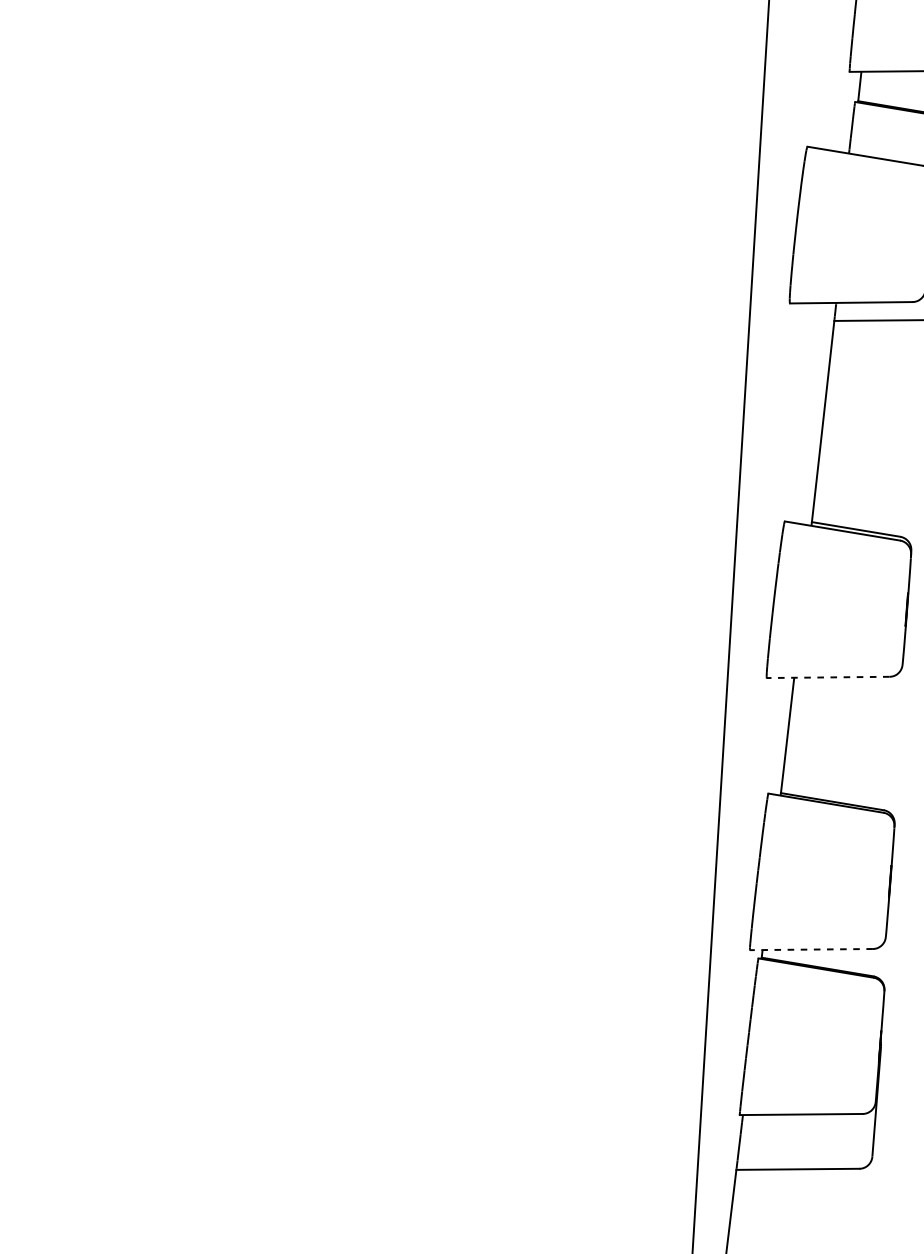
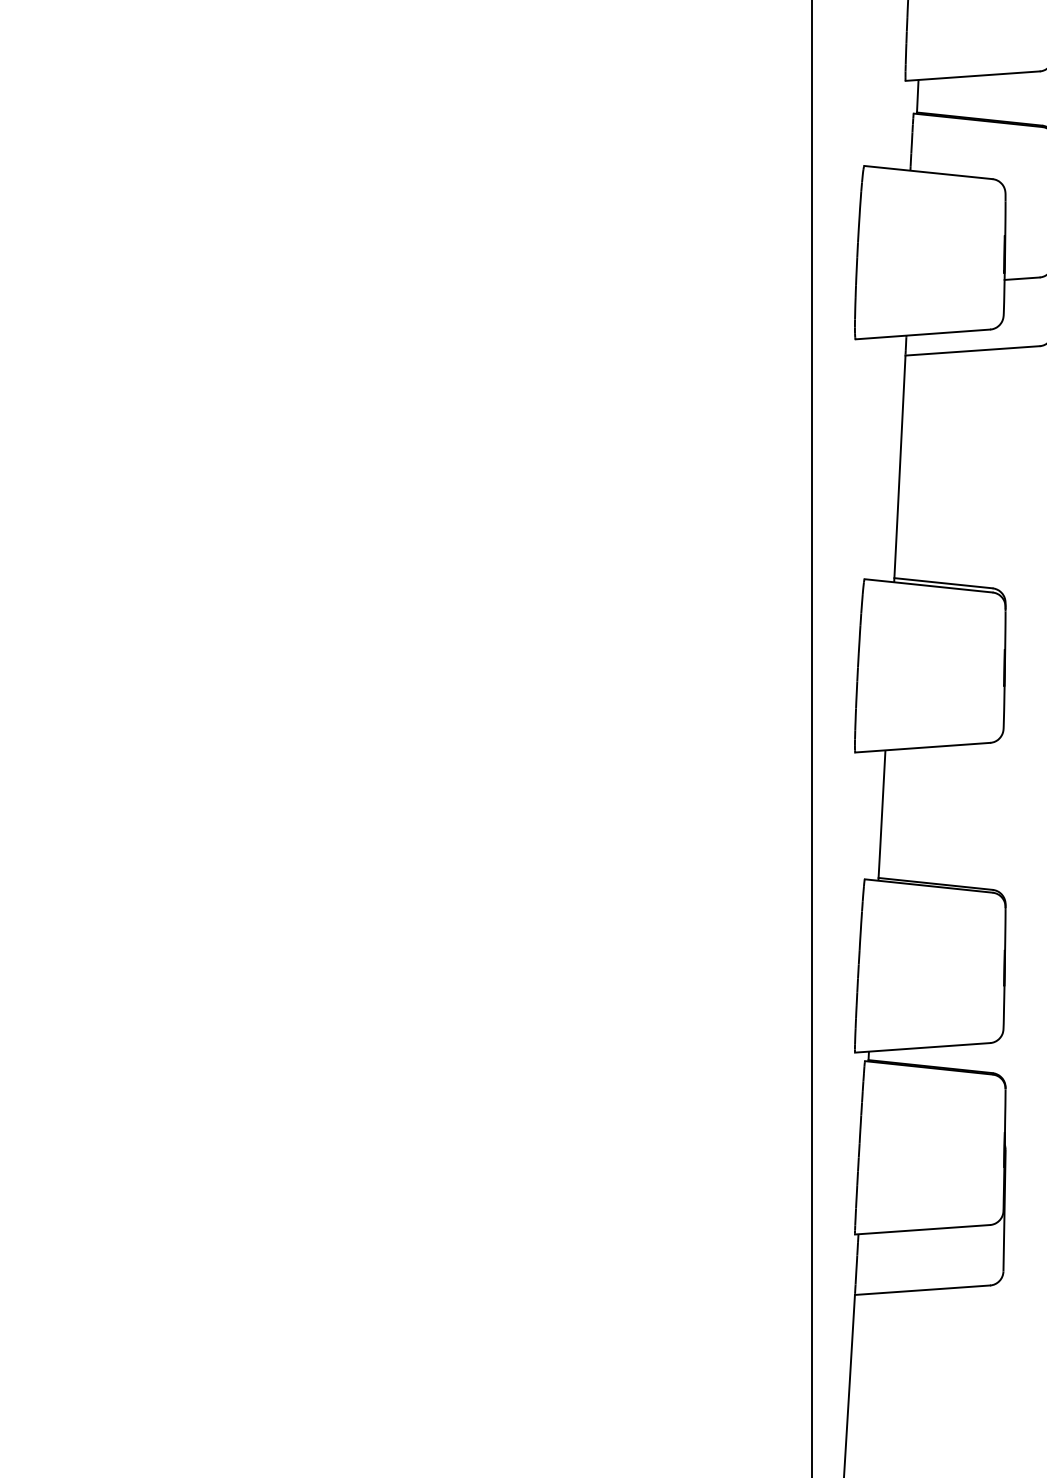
line: (828, 677) -> (922, 747), dashed -> solid
line: (811, 949) -> (922, 1047), dashed -> solid

